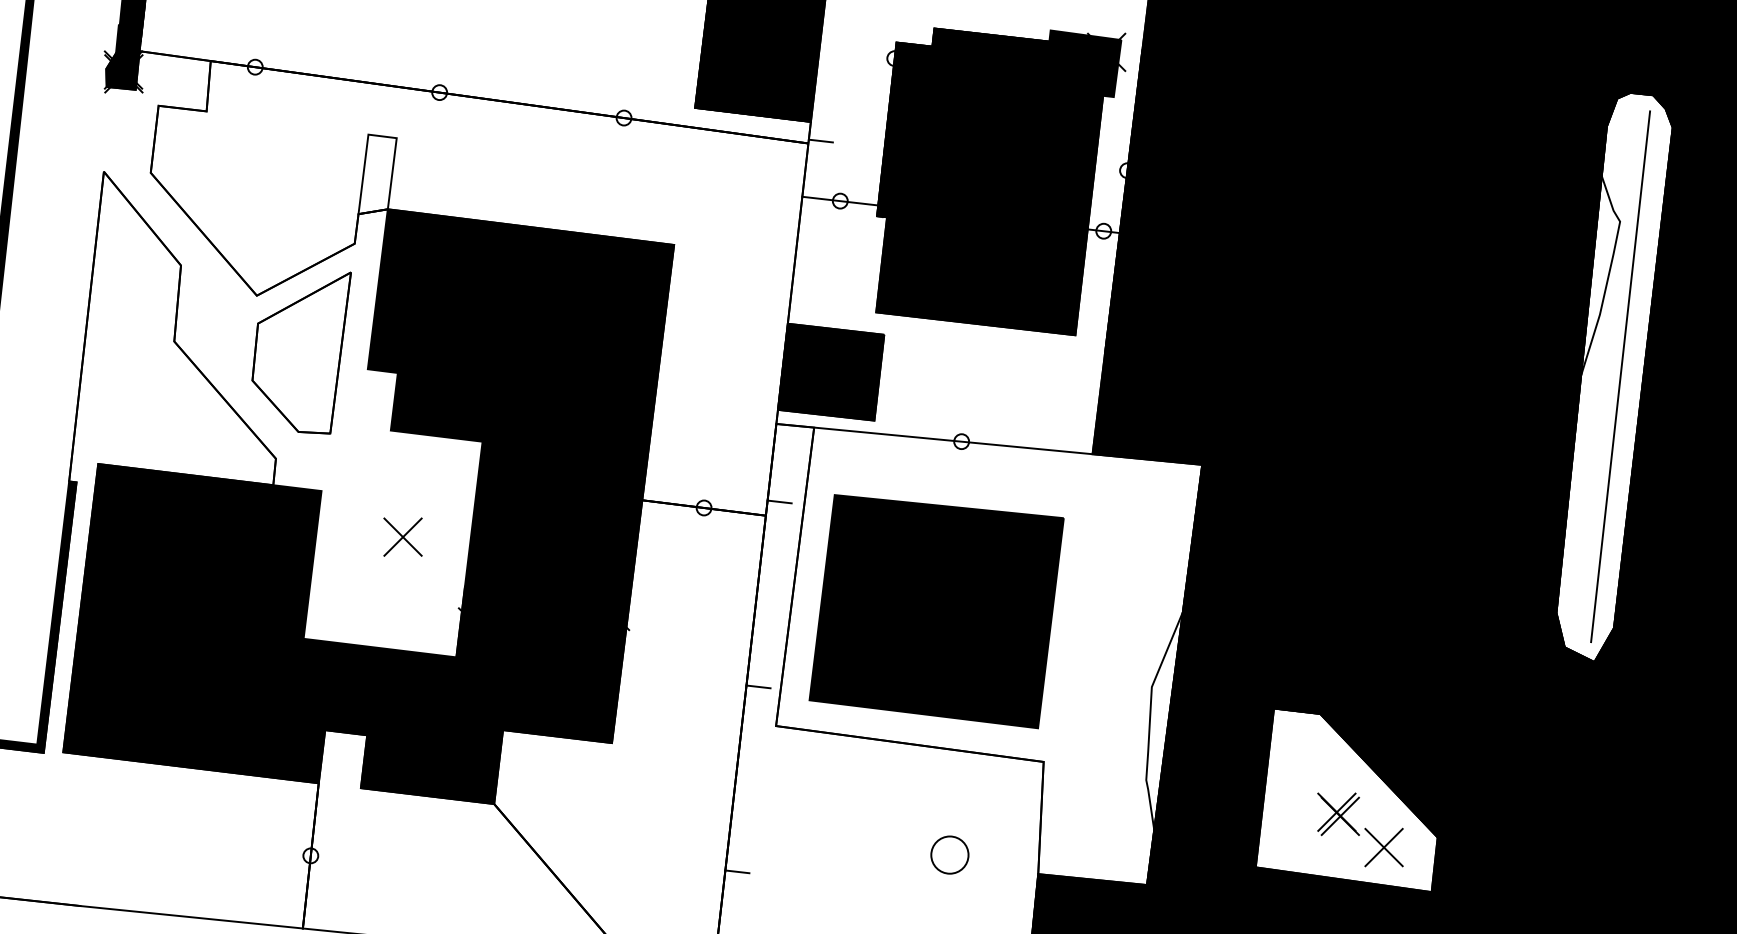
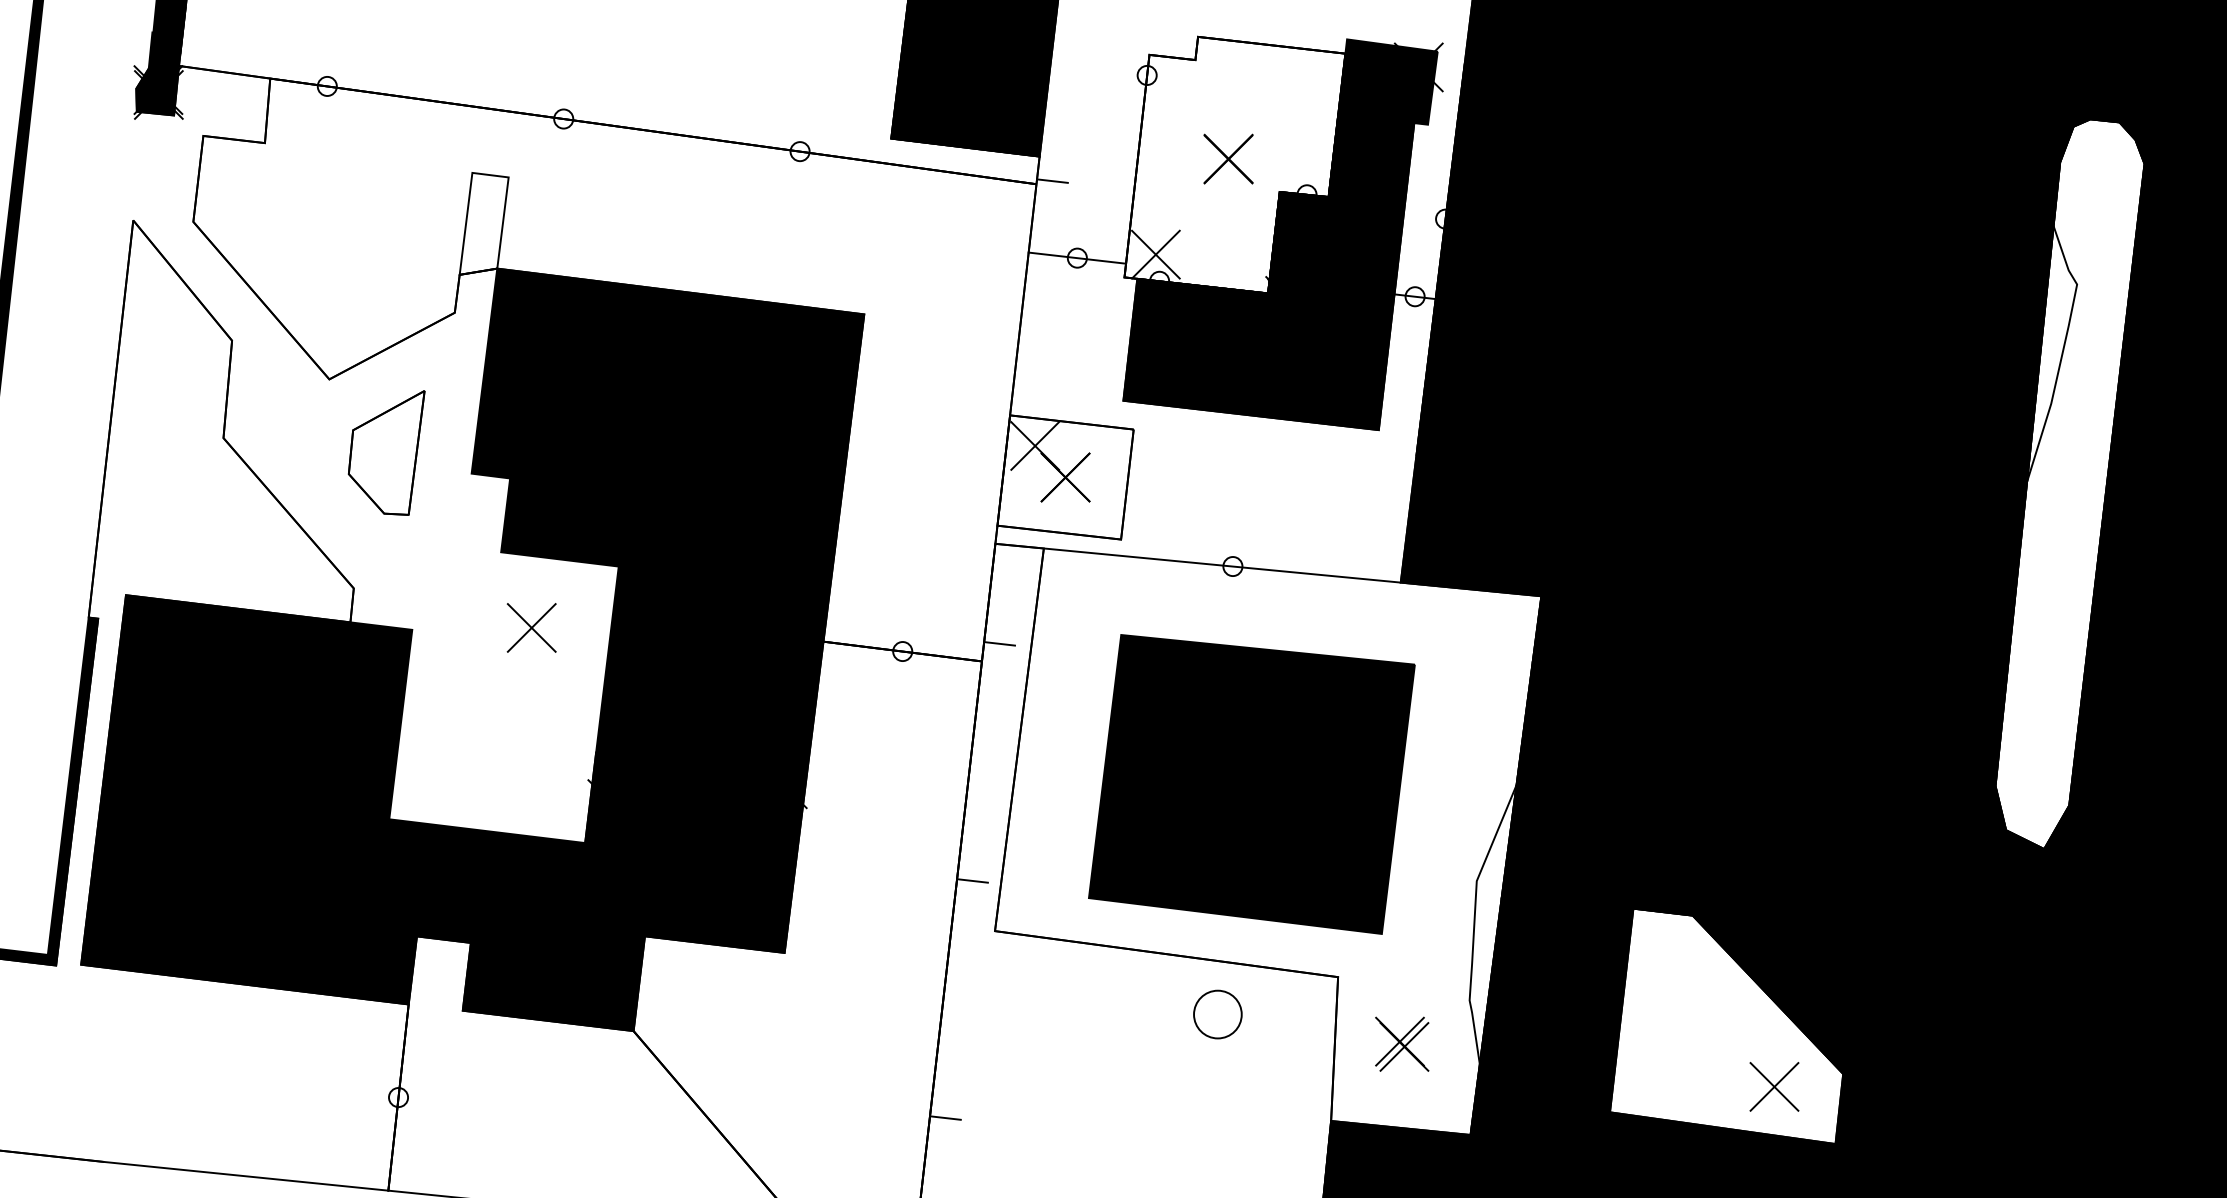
fill: (962, 128) -> (1234, 164), removed
part: (301, 352) -> (386, 452), size x0.6
fill: (831, 372) -> (1065, 477), removed
line: (1620, 376) -> (2077, 483), removed
part: (402, 536) -> (531, 627), moved
part: (936, 611) -> (1251, 784), moved
part: (1338, 813) -> (1402, 1043), moved
circle: (949, 855) -> (1217, 1014), moved

